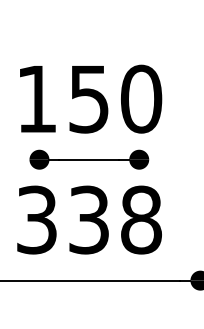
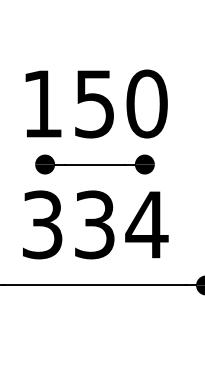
text: (140, 219) -> (146, 224), 338 -> 334

